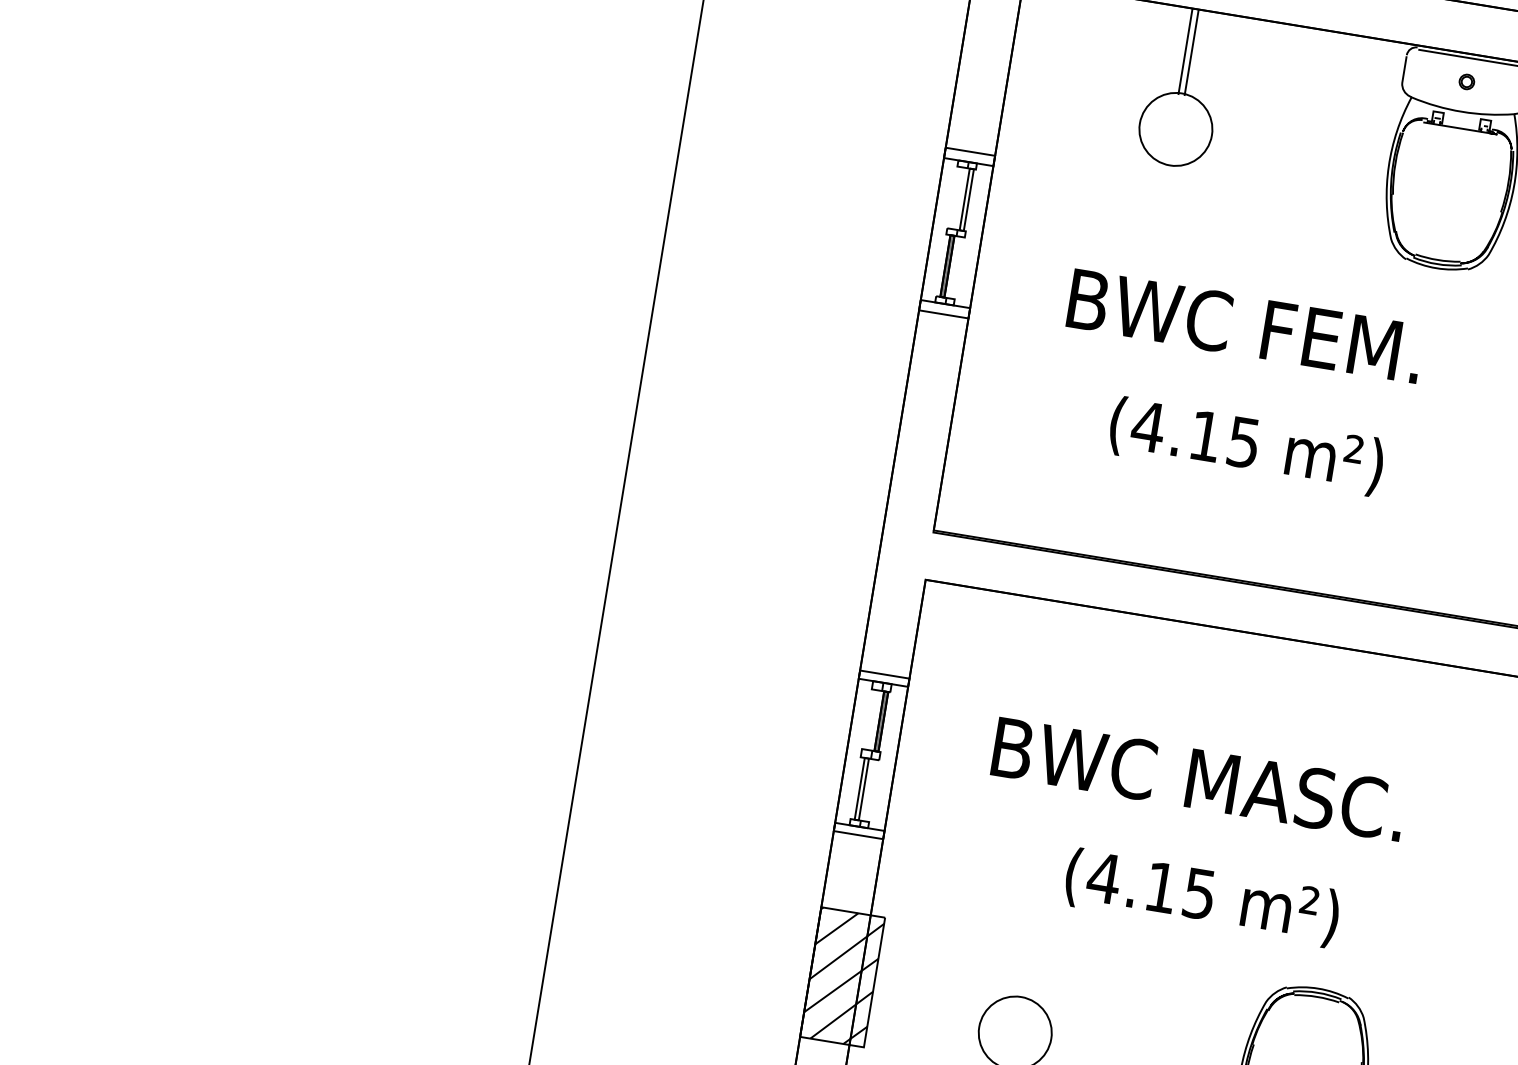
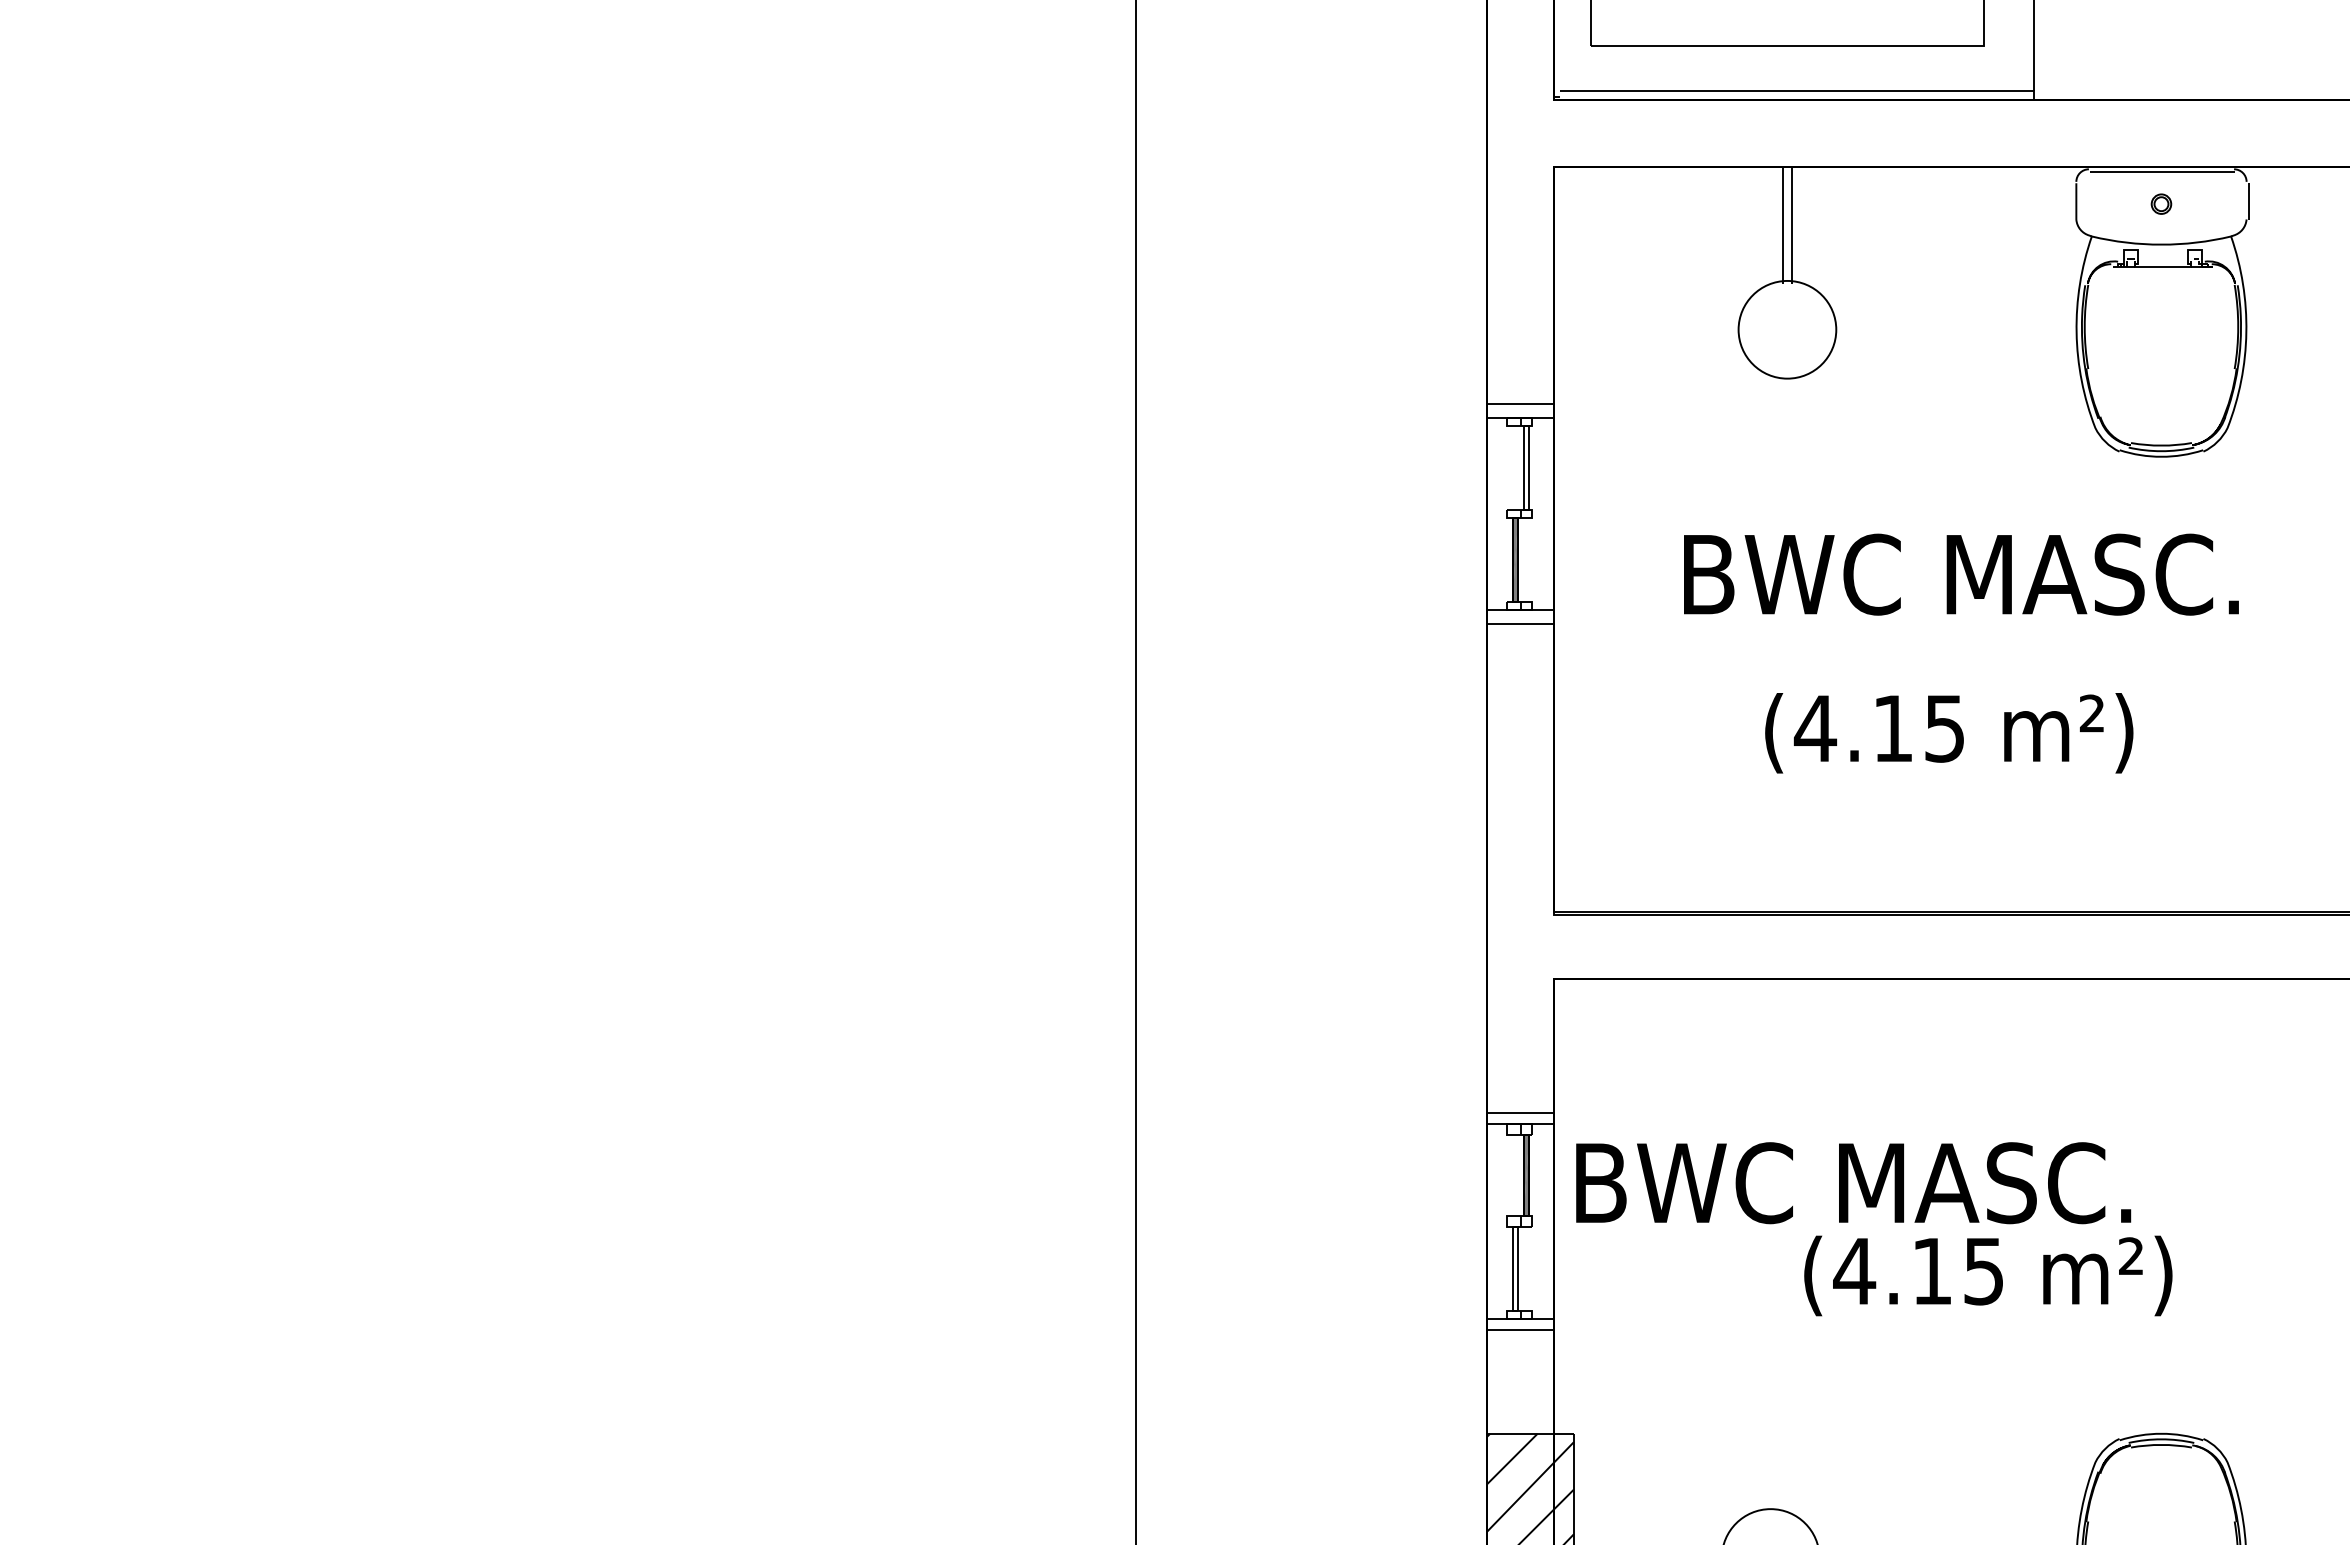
text: (1375, 347) -> (2097, 574), BWC FEM. -> BWC MASC.
text: (1198, 779) -> (1853, 1183), moved
text: (1202, 897) -> (1988, 1275), moved

